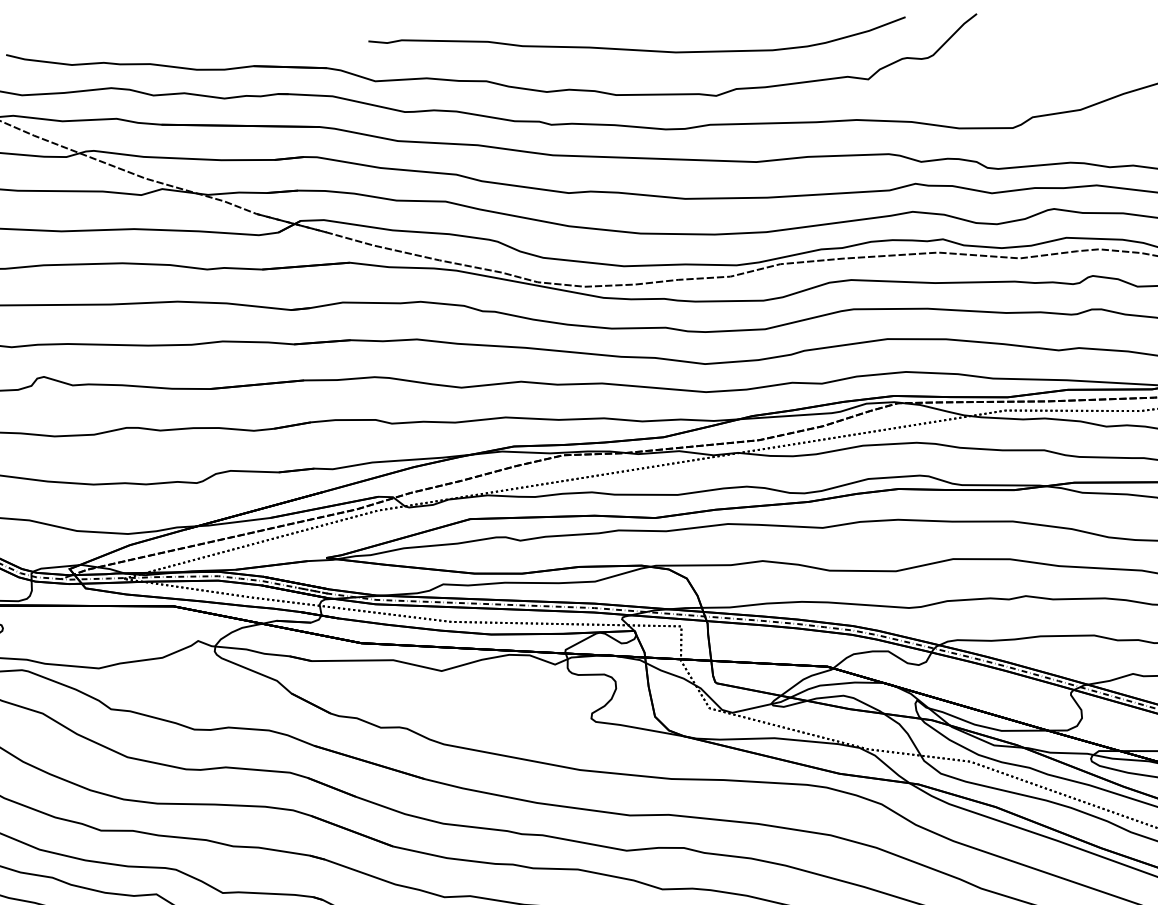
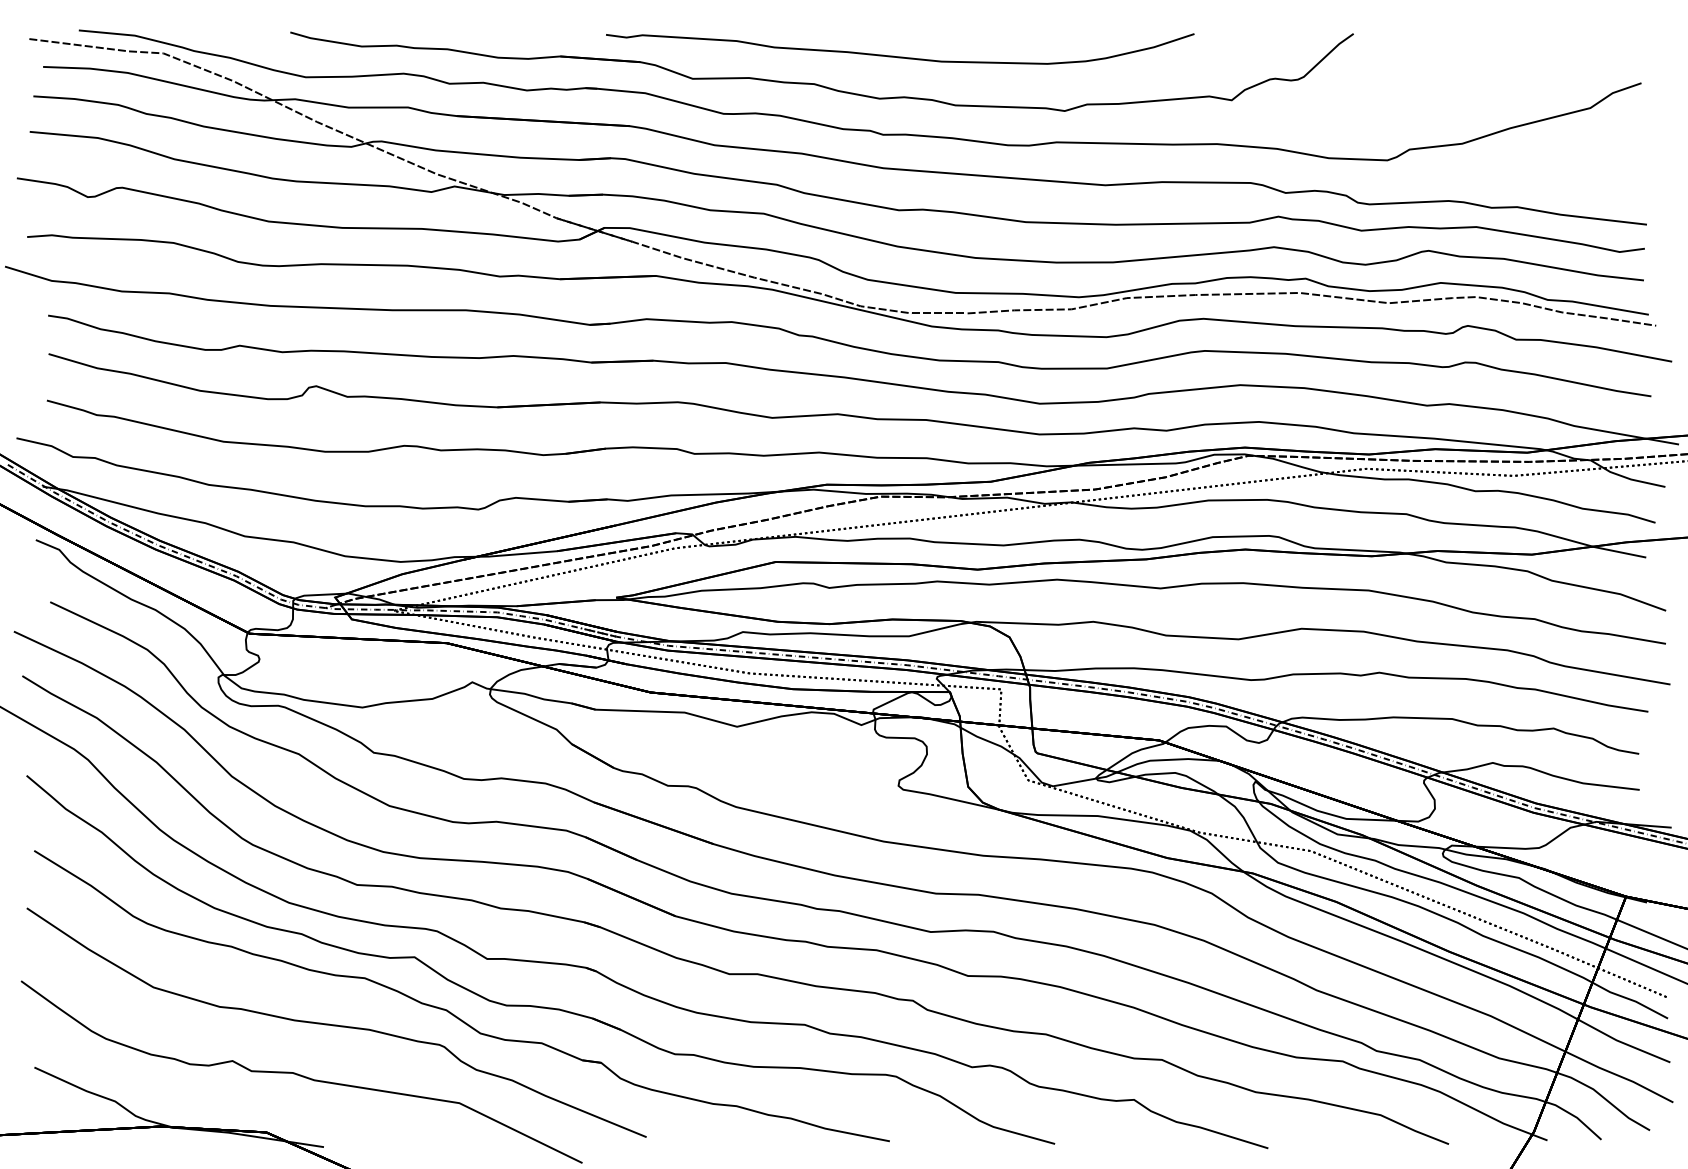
curve: (638, 49) -> (900, 56), moved

